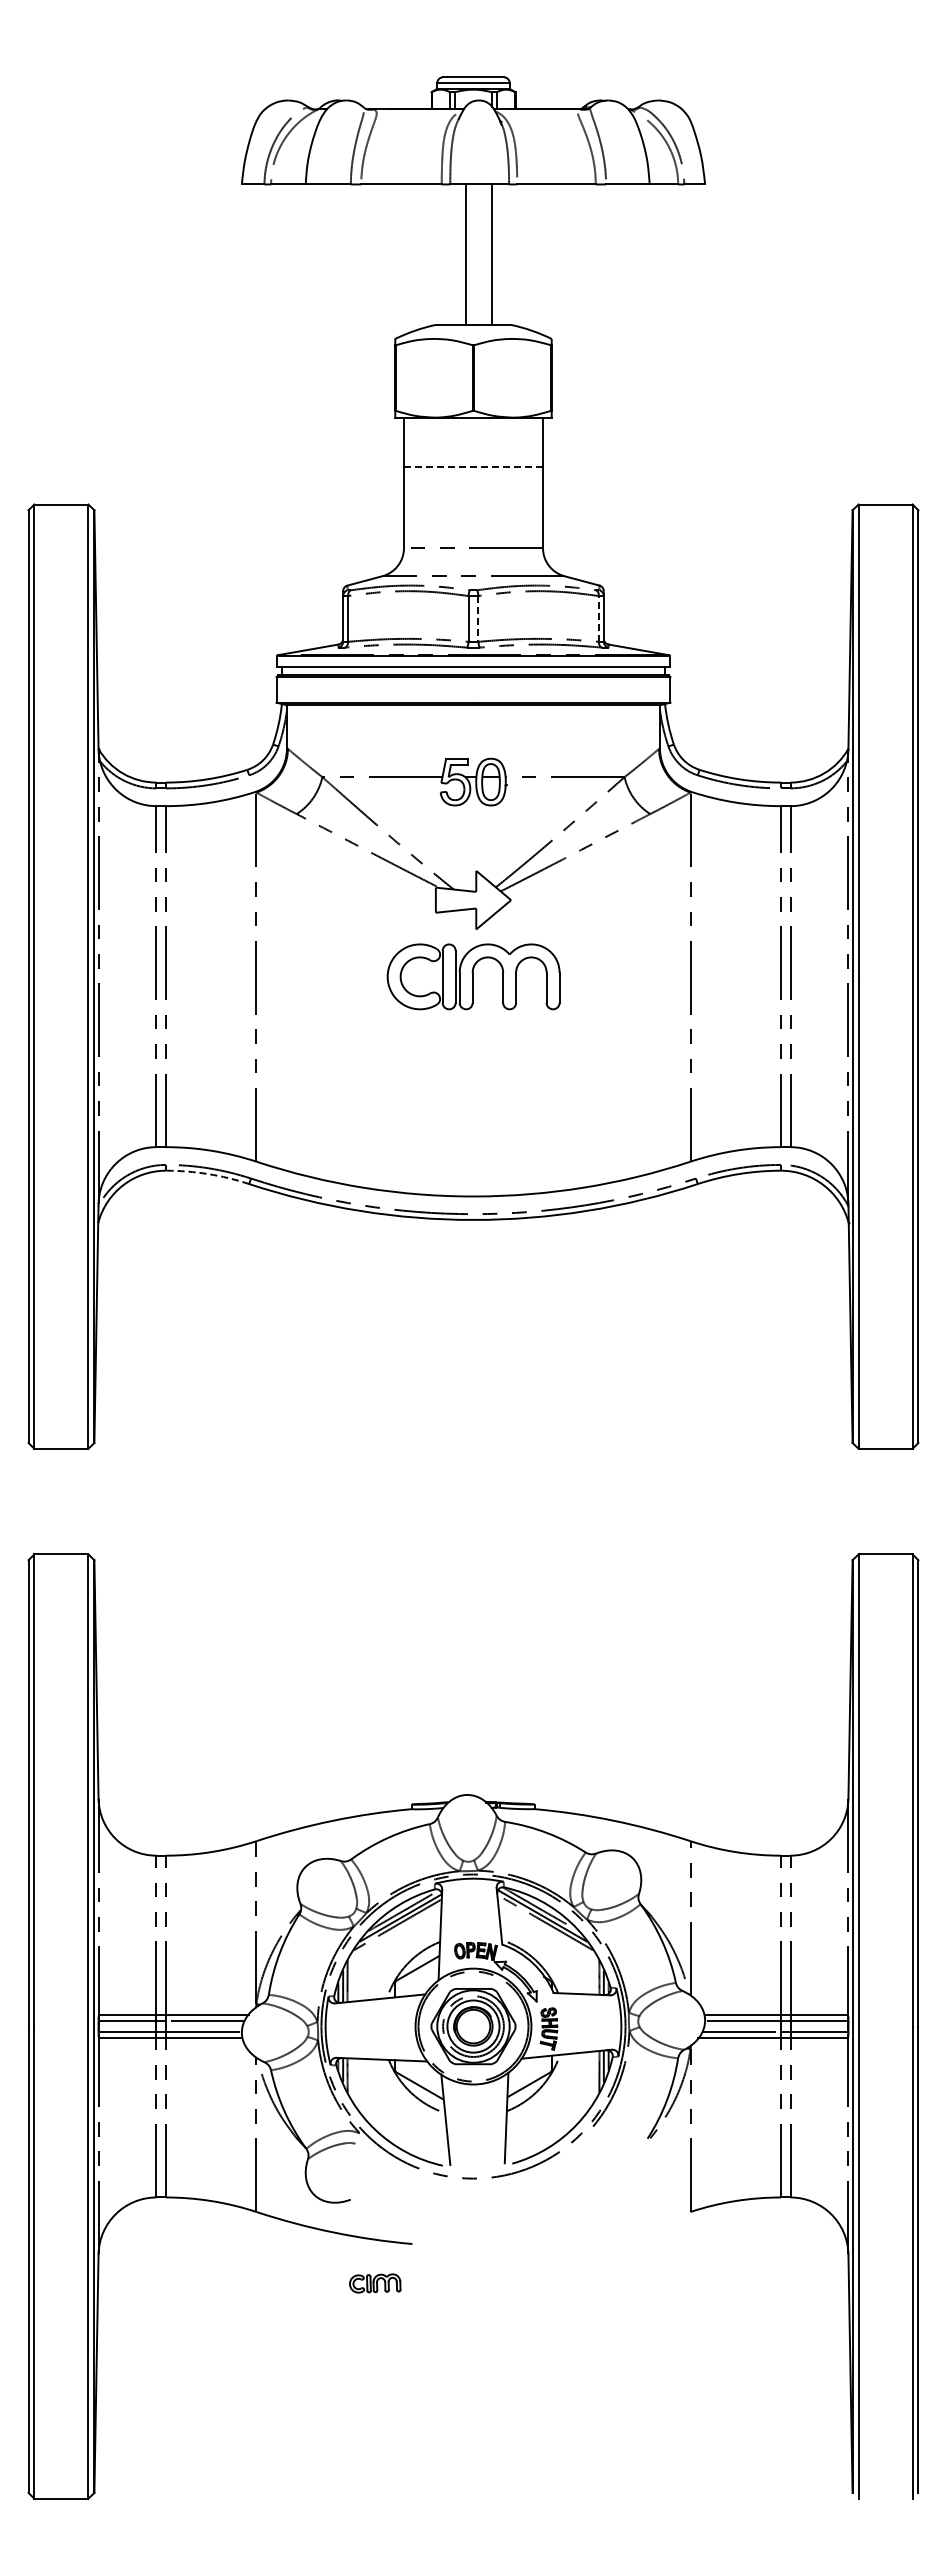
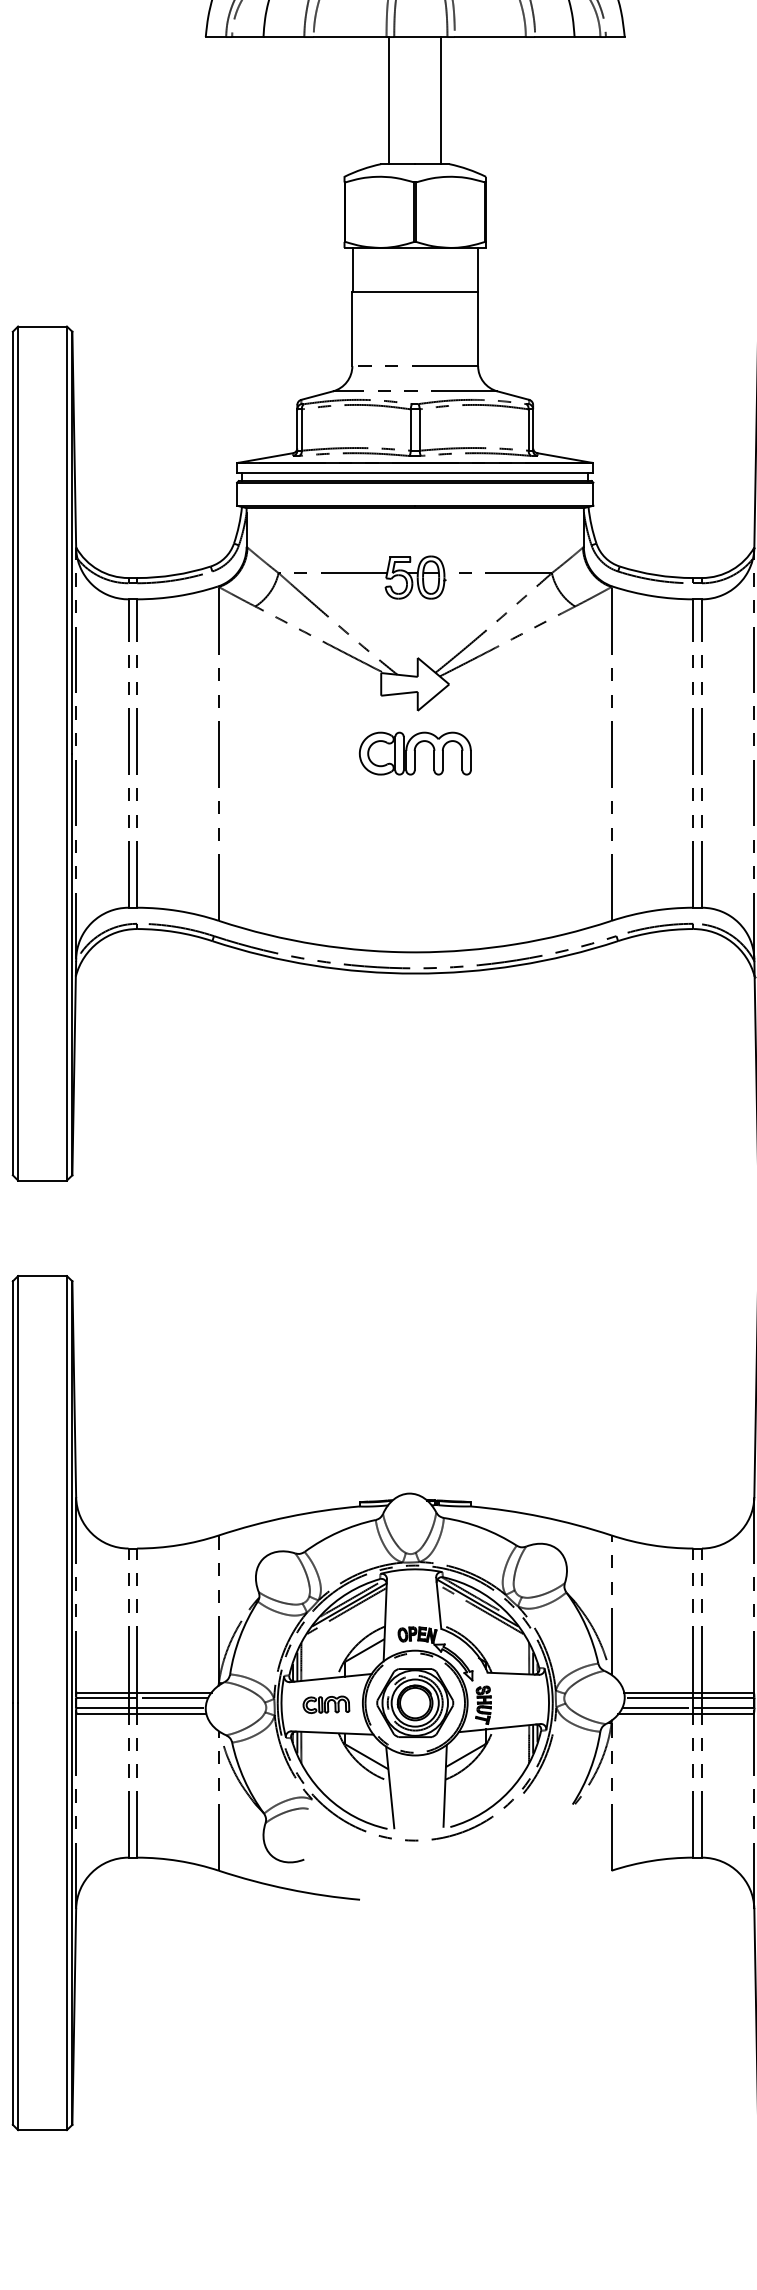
line: (466, 254) -> (441, 100), moved
line: (491, 254) -> (389, 100), moved
line: (473, 466) -> (415, 292), dashed -> solid
line: (478, 618) -> (419, 429), dashed -> solid
line: (598, 618) -> (528, 429), dashed -> solid
part: (473, 976) -> (415, 753), size x0.71
arc: (208, 1174) -> (175, 932), dashed -> solid
part: (375, 2283) -> (326, 1704), moved

